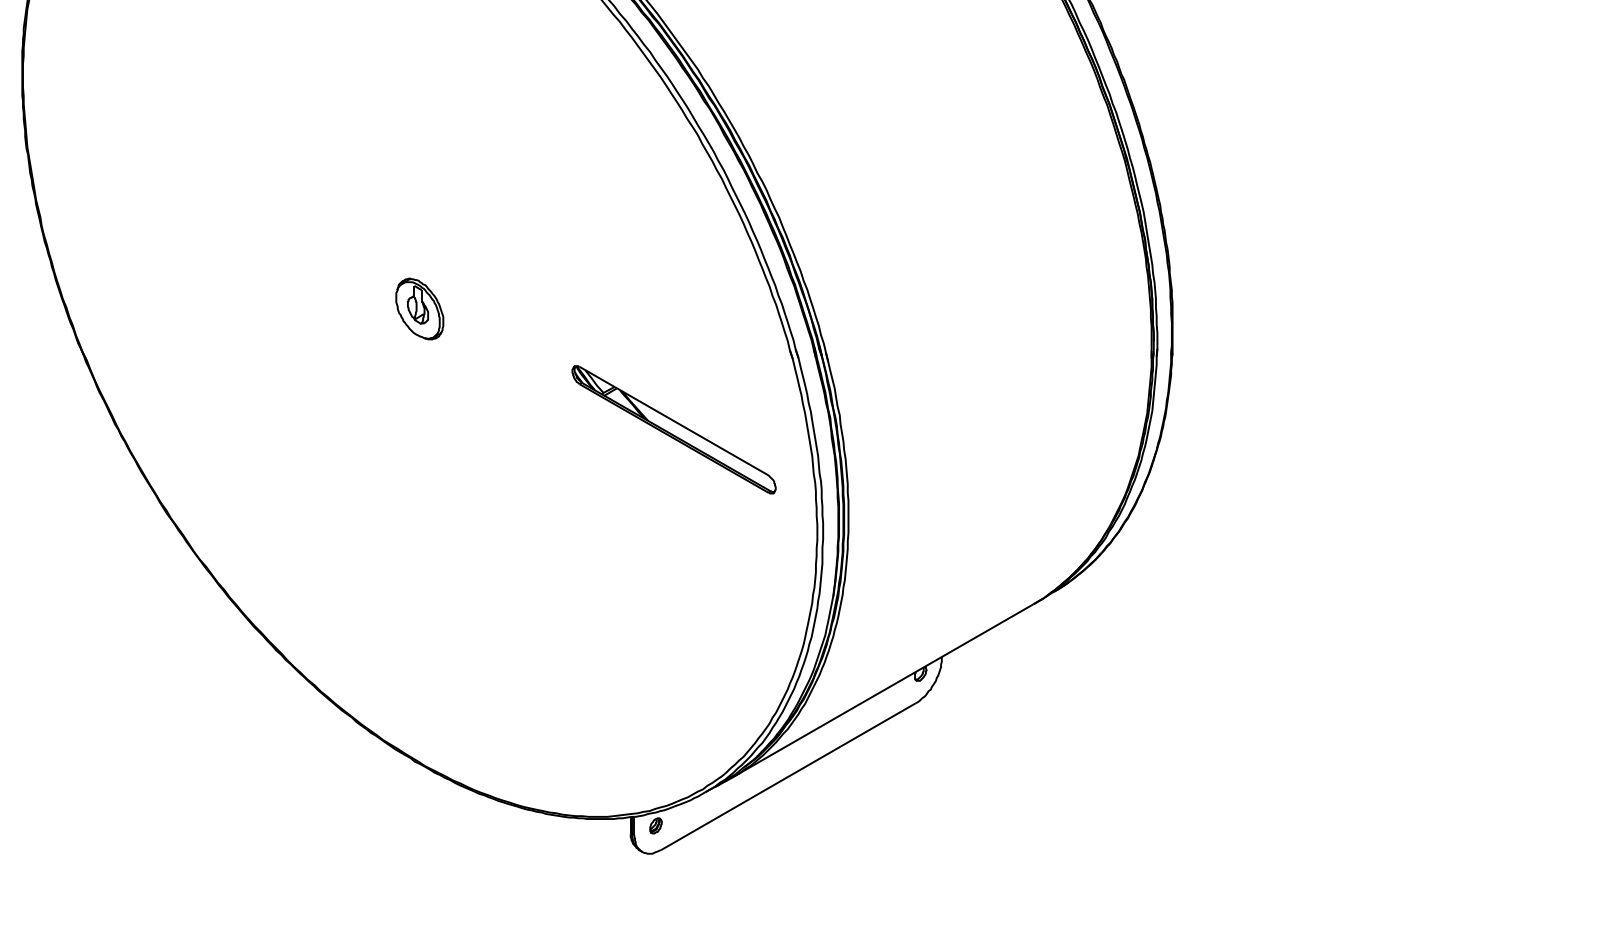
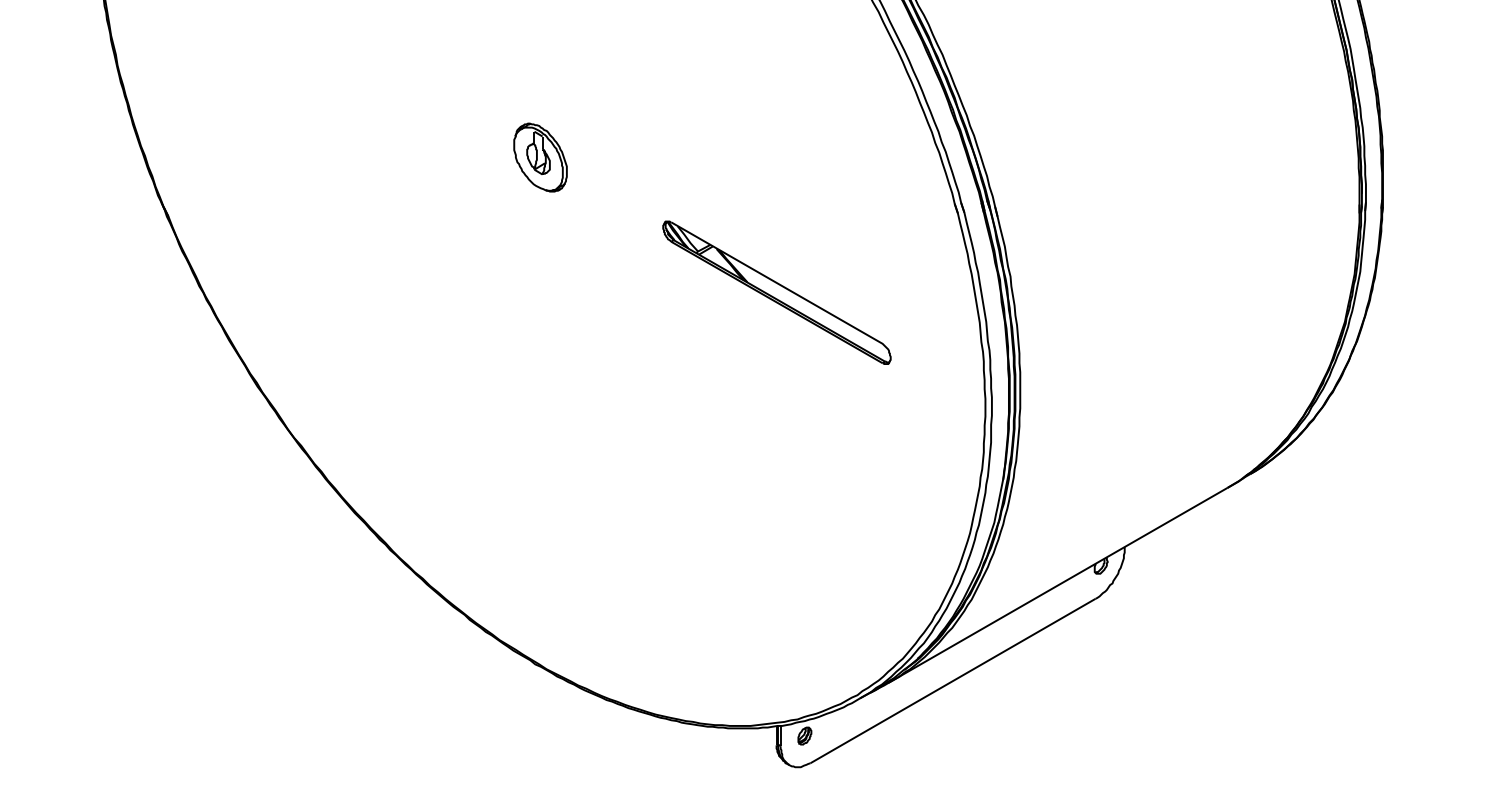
part: (673, 429) -> (776, 292), moved

